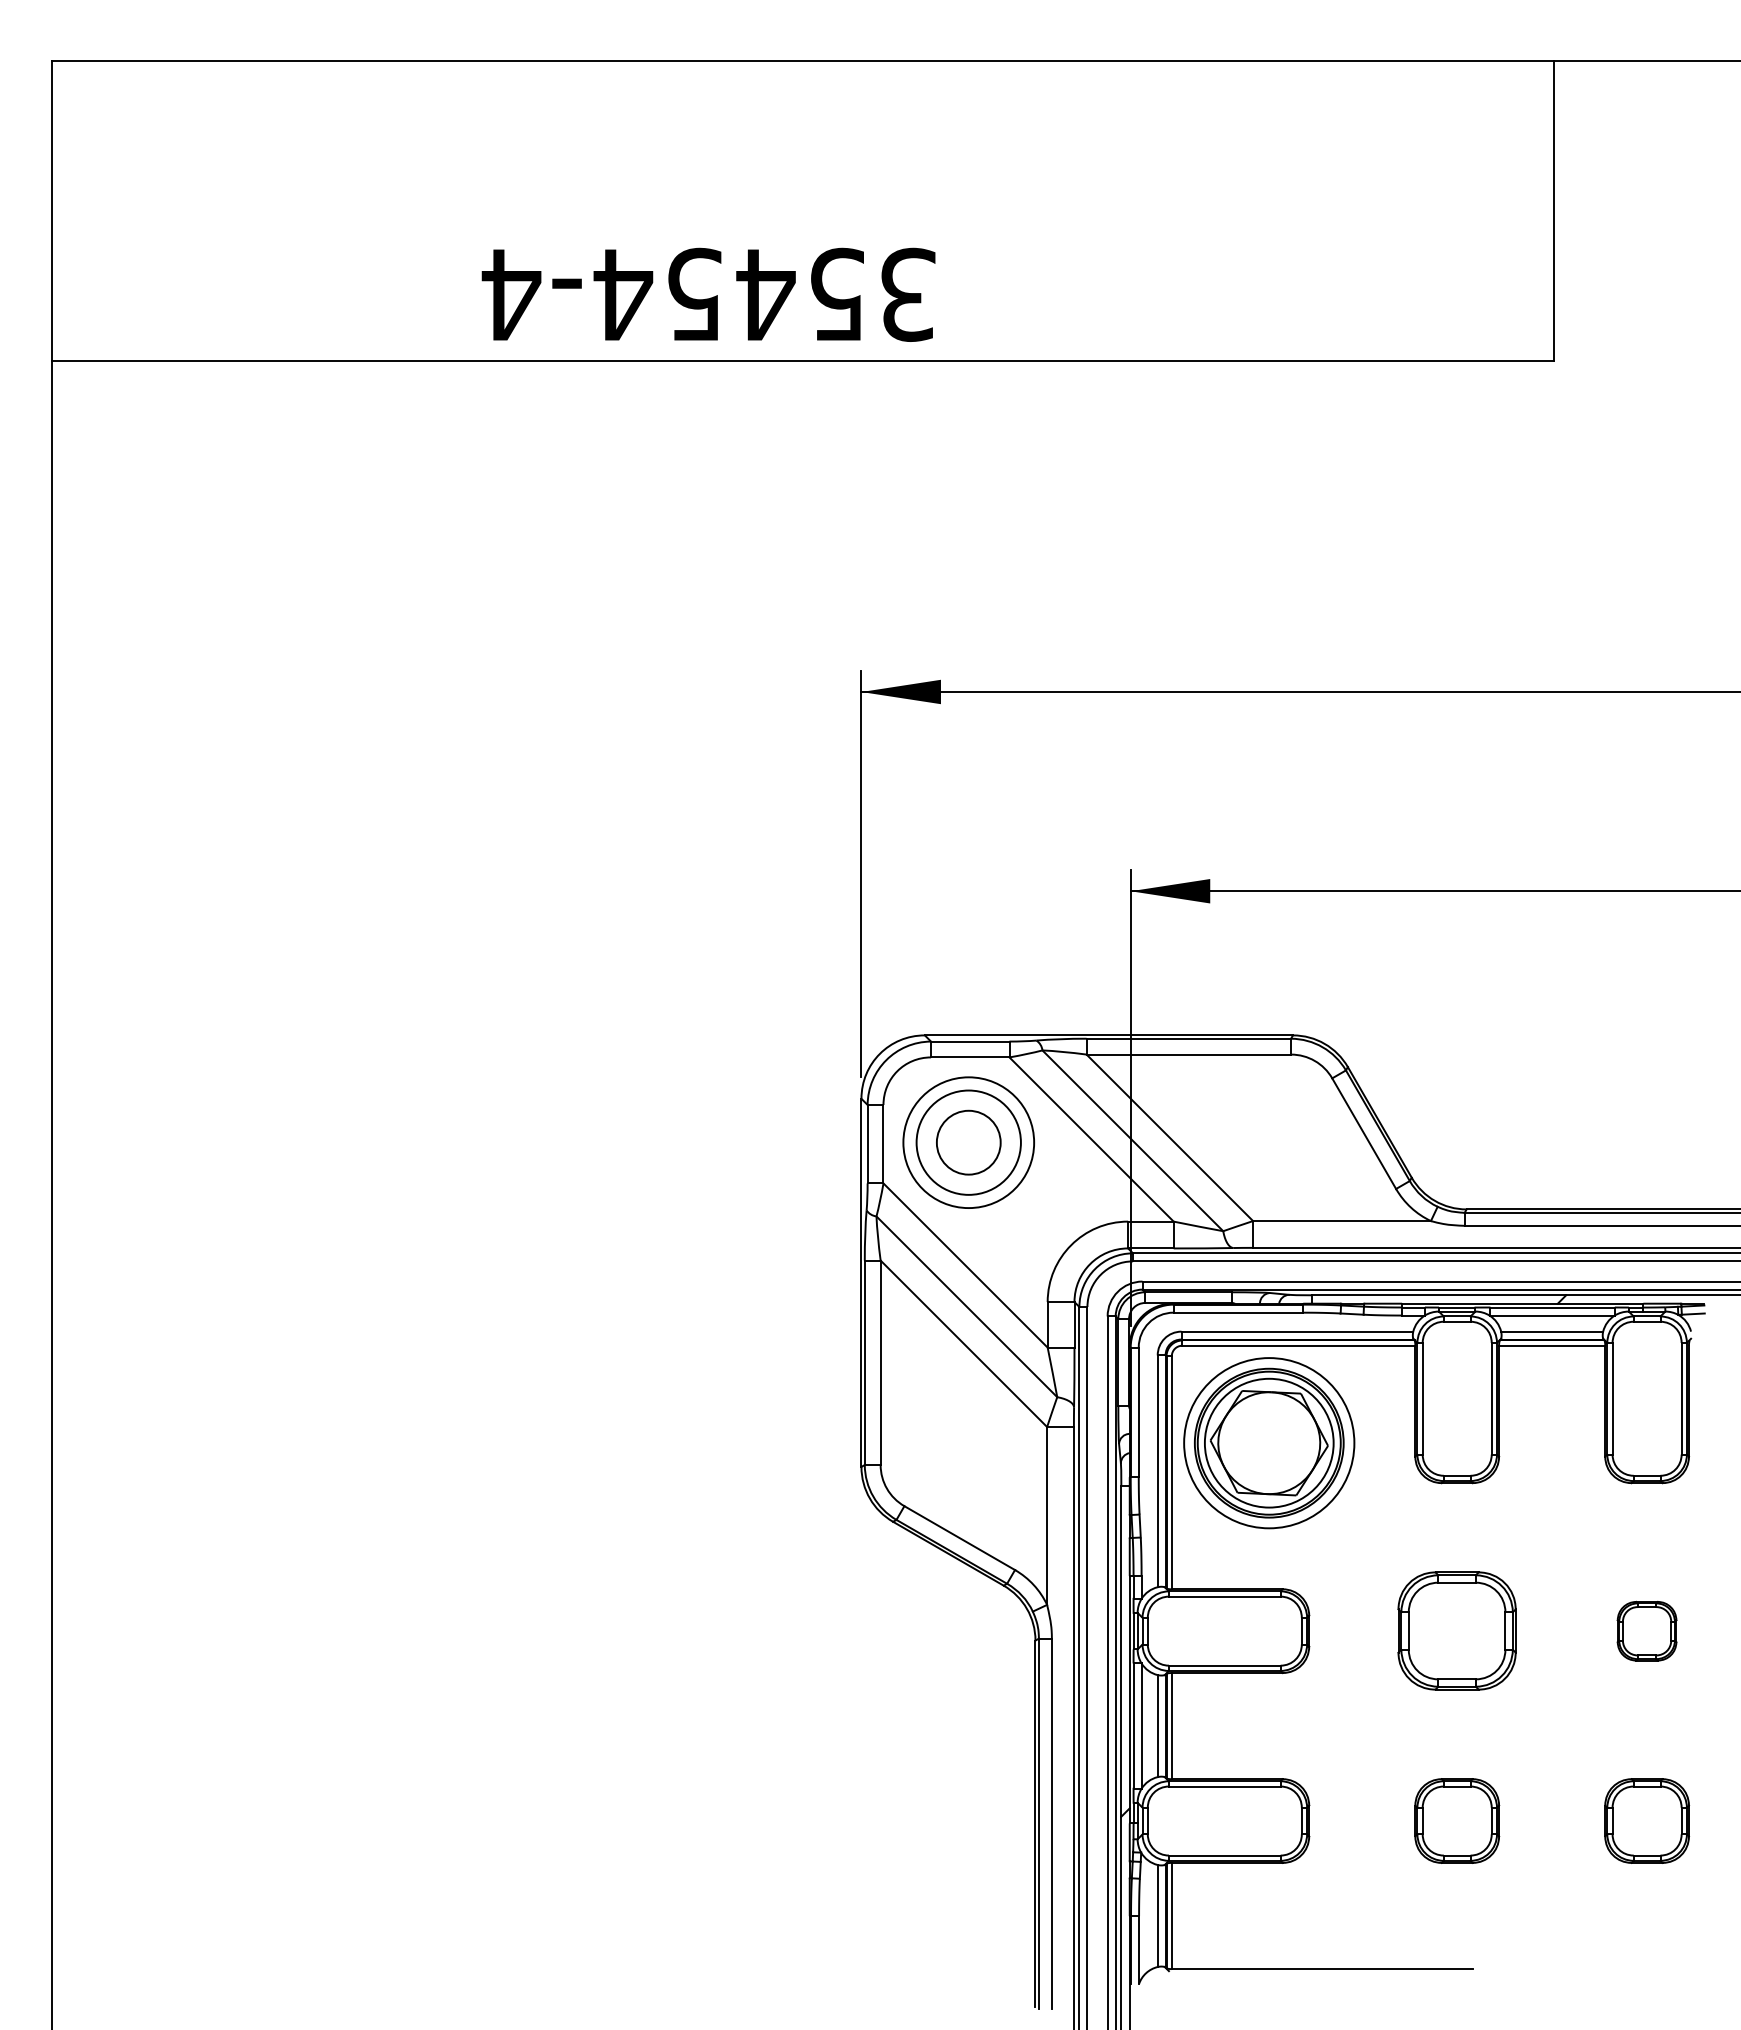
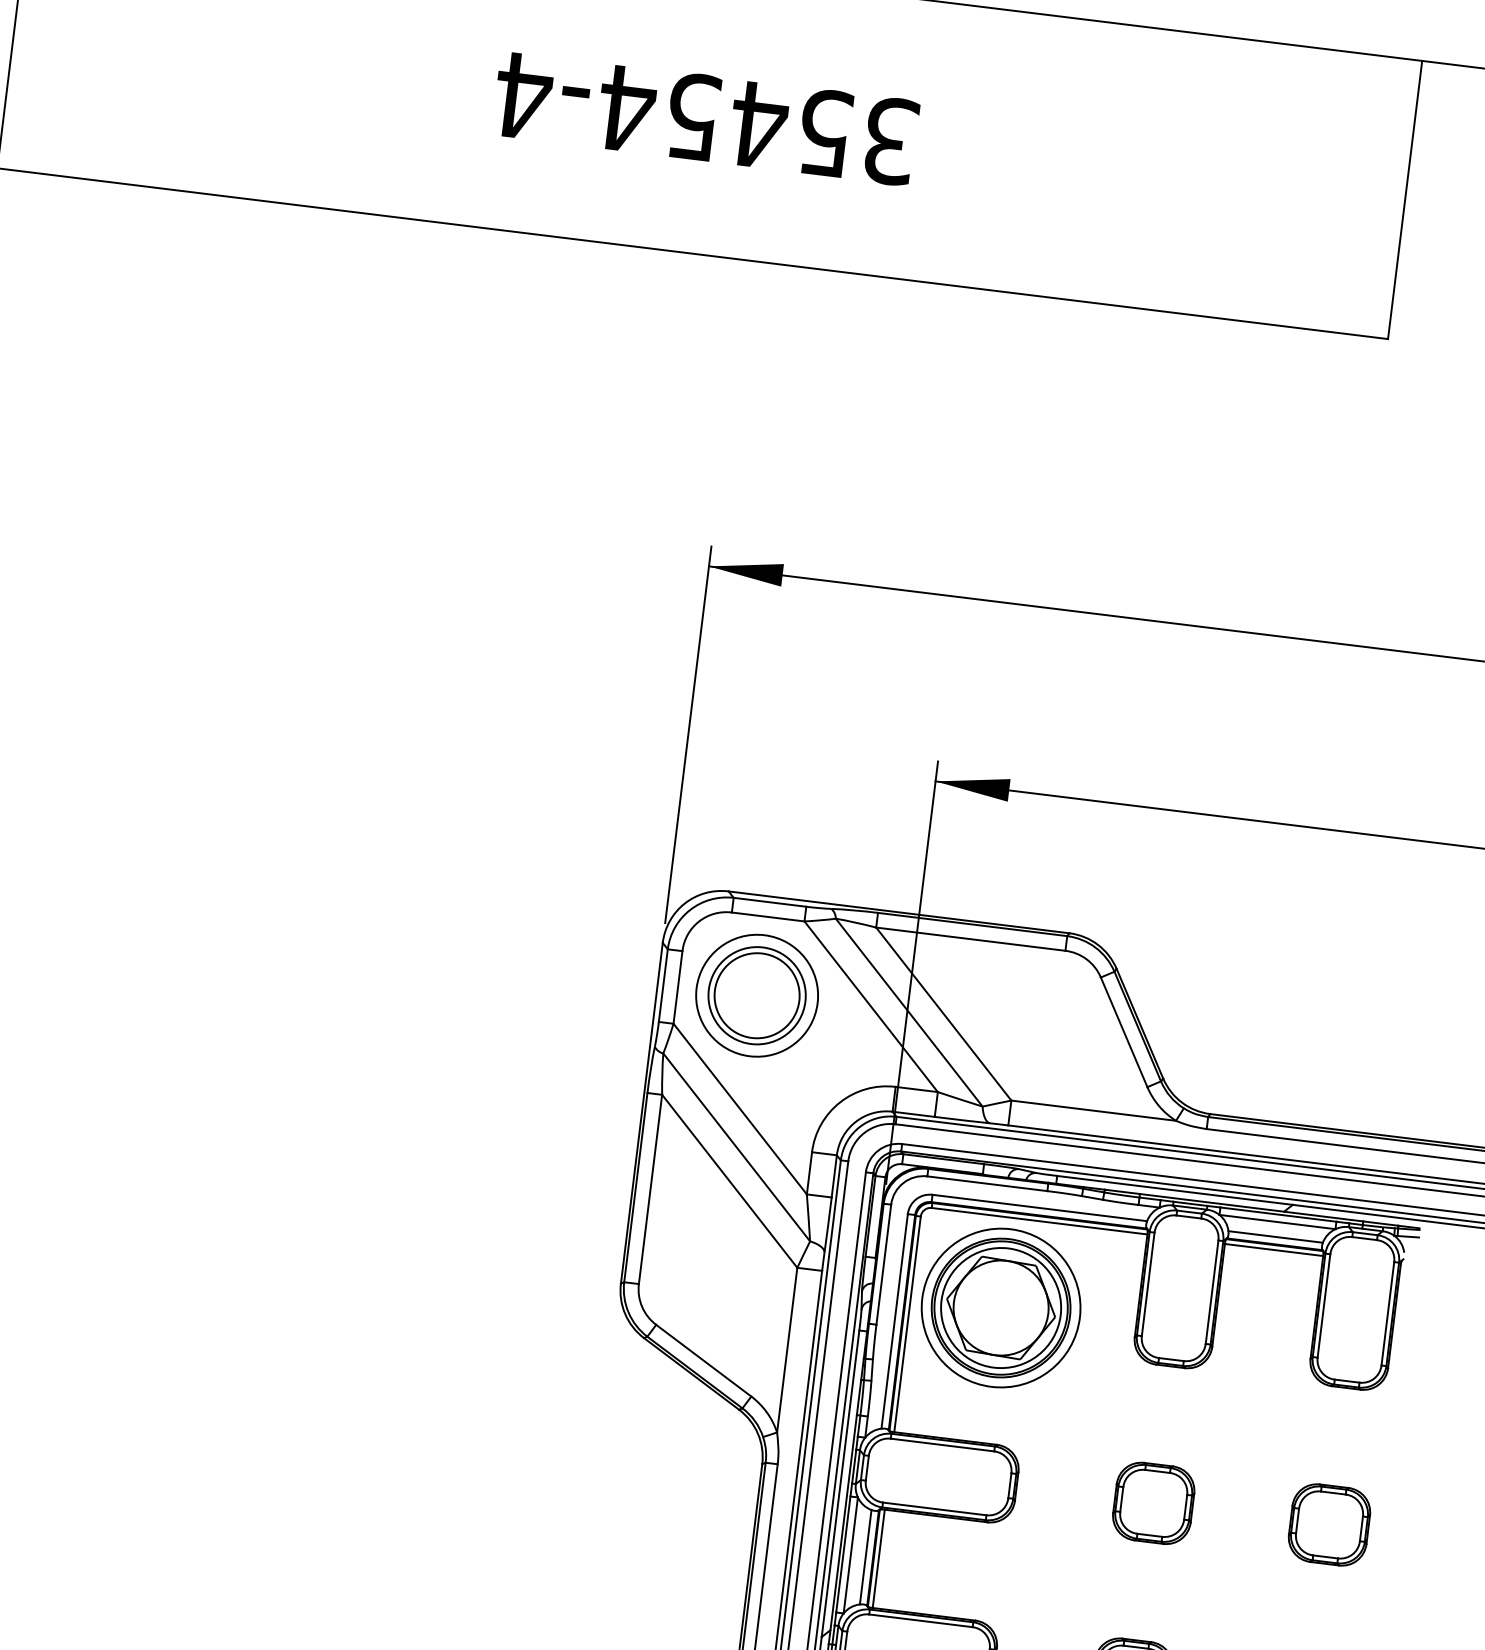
text: (708, 294) -> (705, 118), moved
circle: (968, 1142) -> (756, 995), size x1.43
part: (1457, 1631) -> (1153, 1503), size x0.71
part: (1646, 1631) -> (1328, 1525), size x1.43

